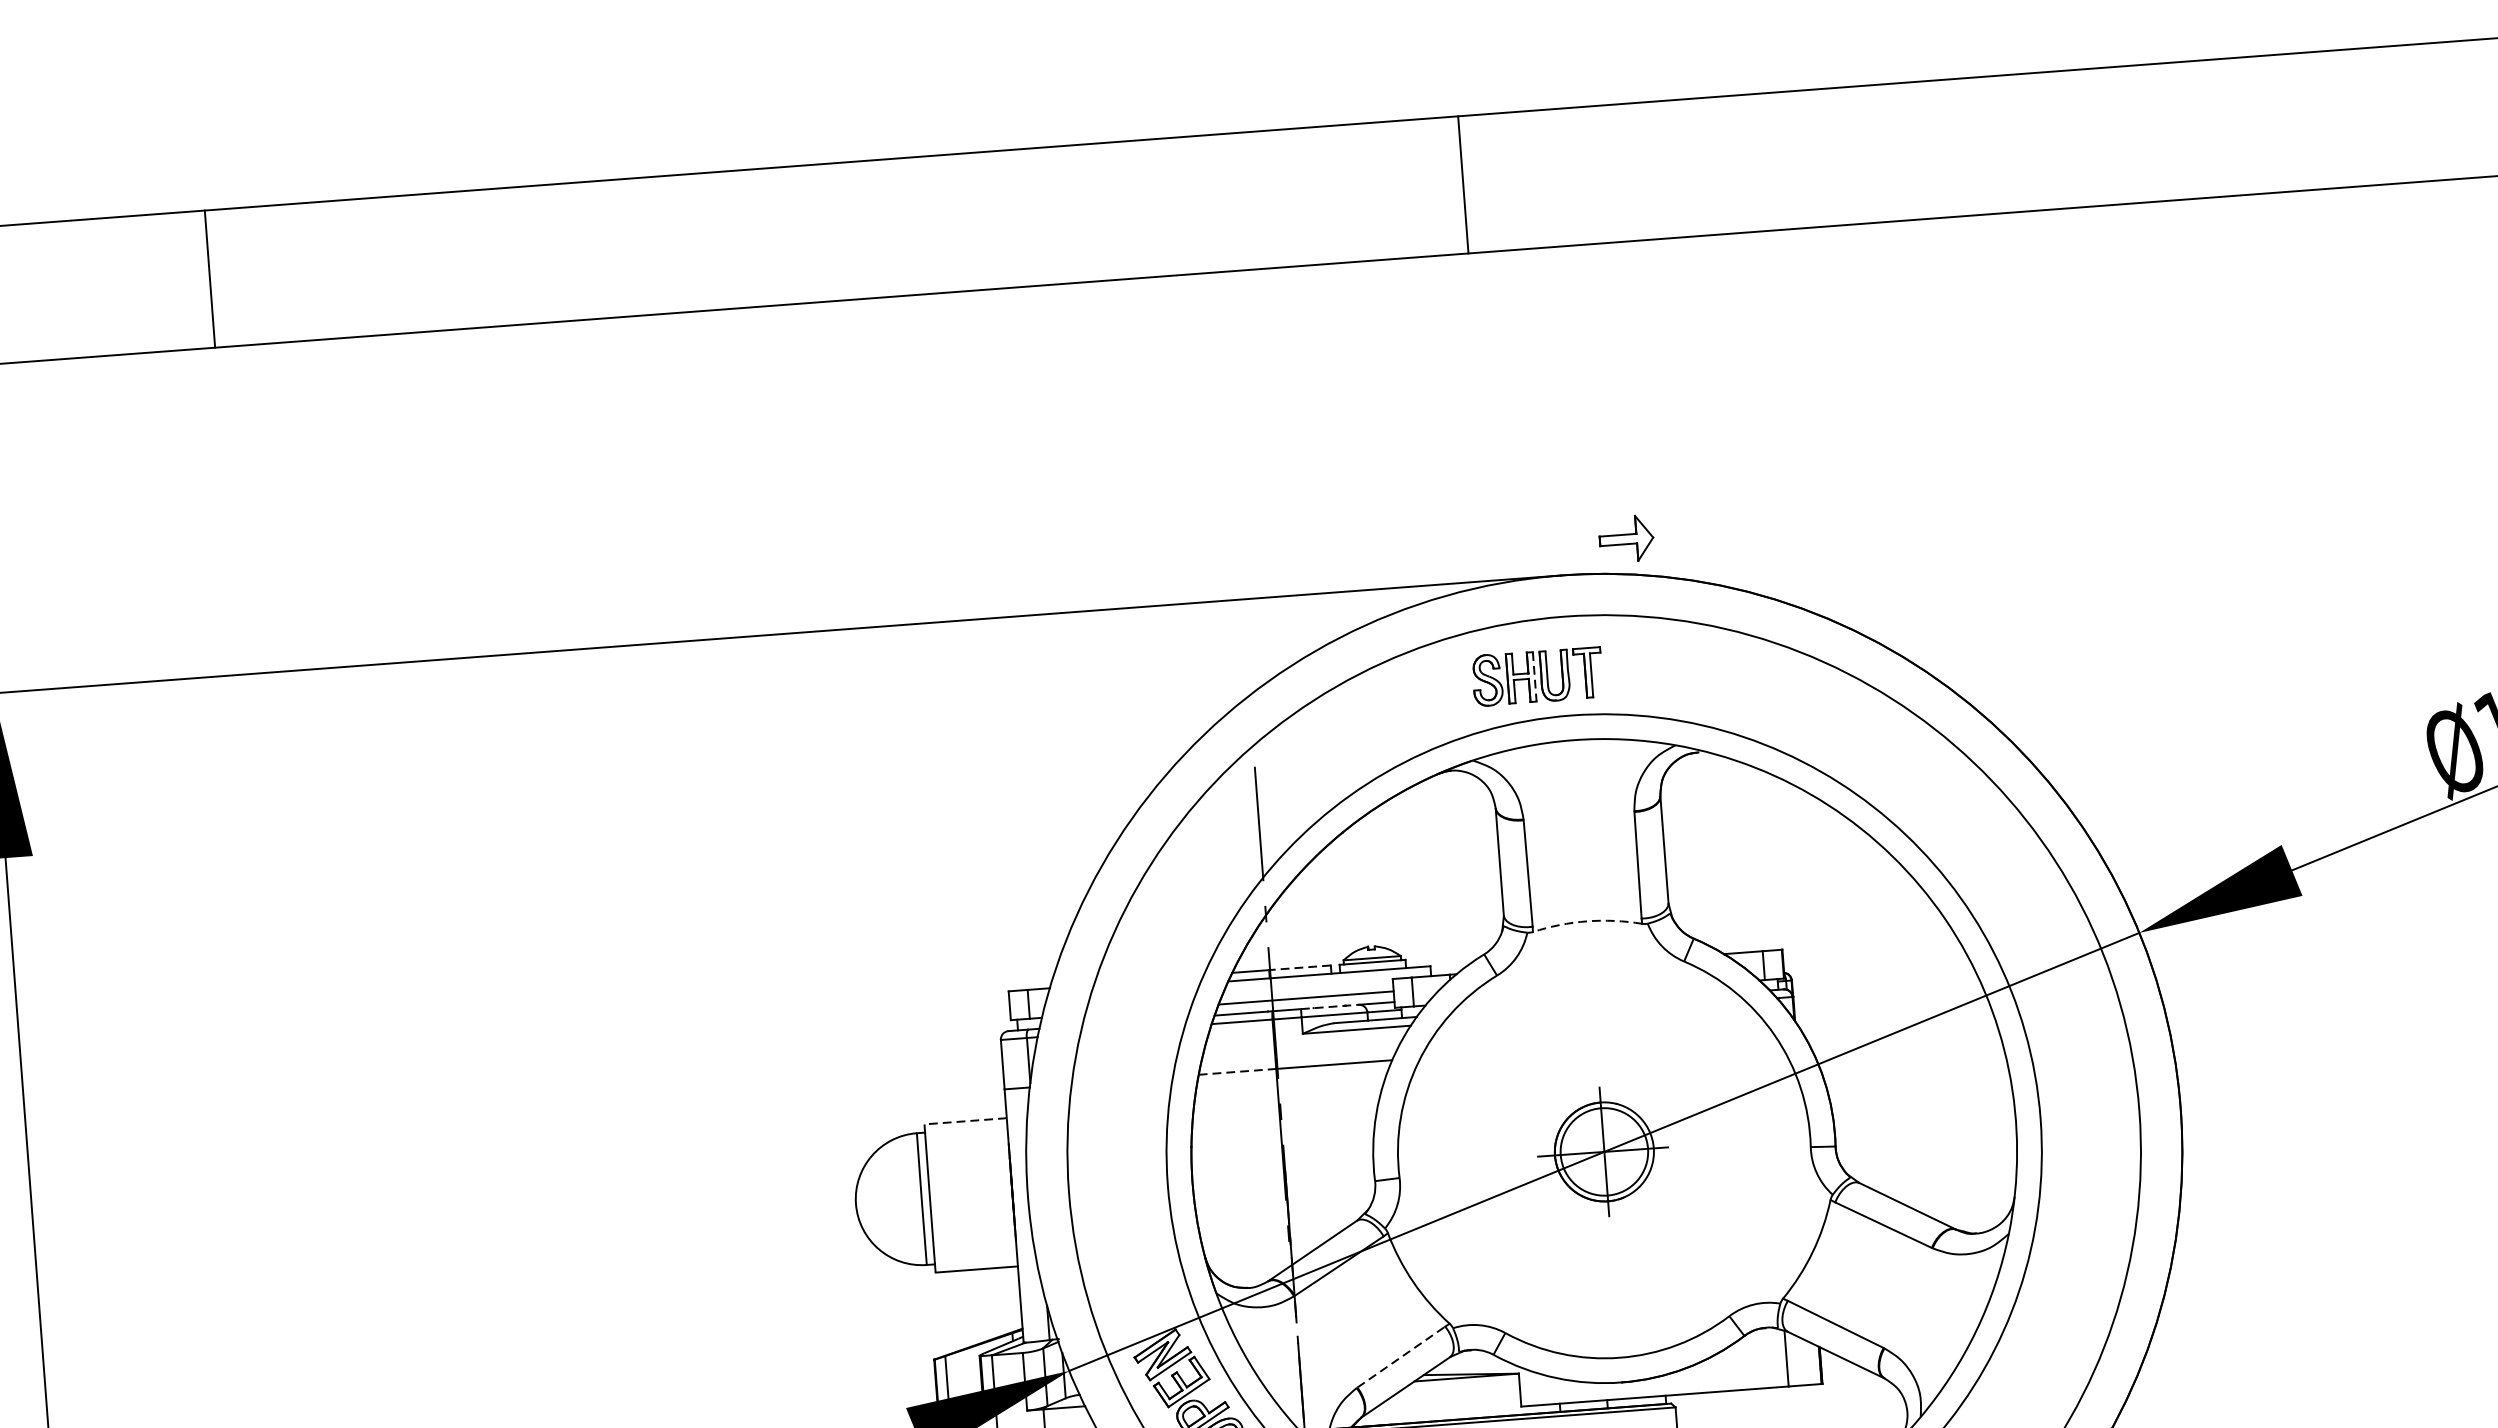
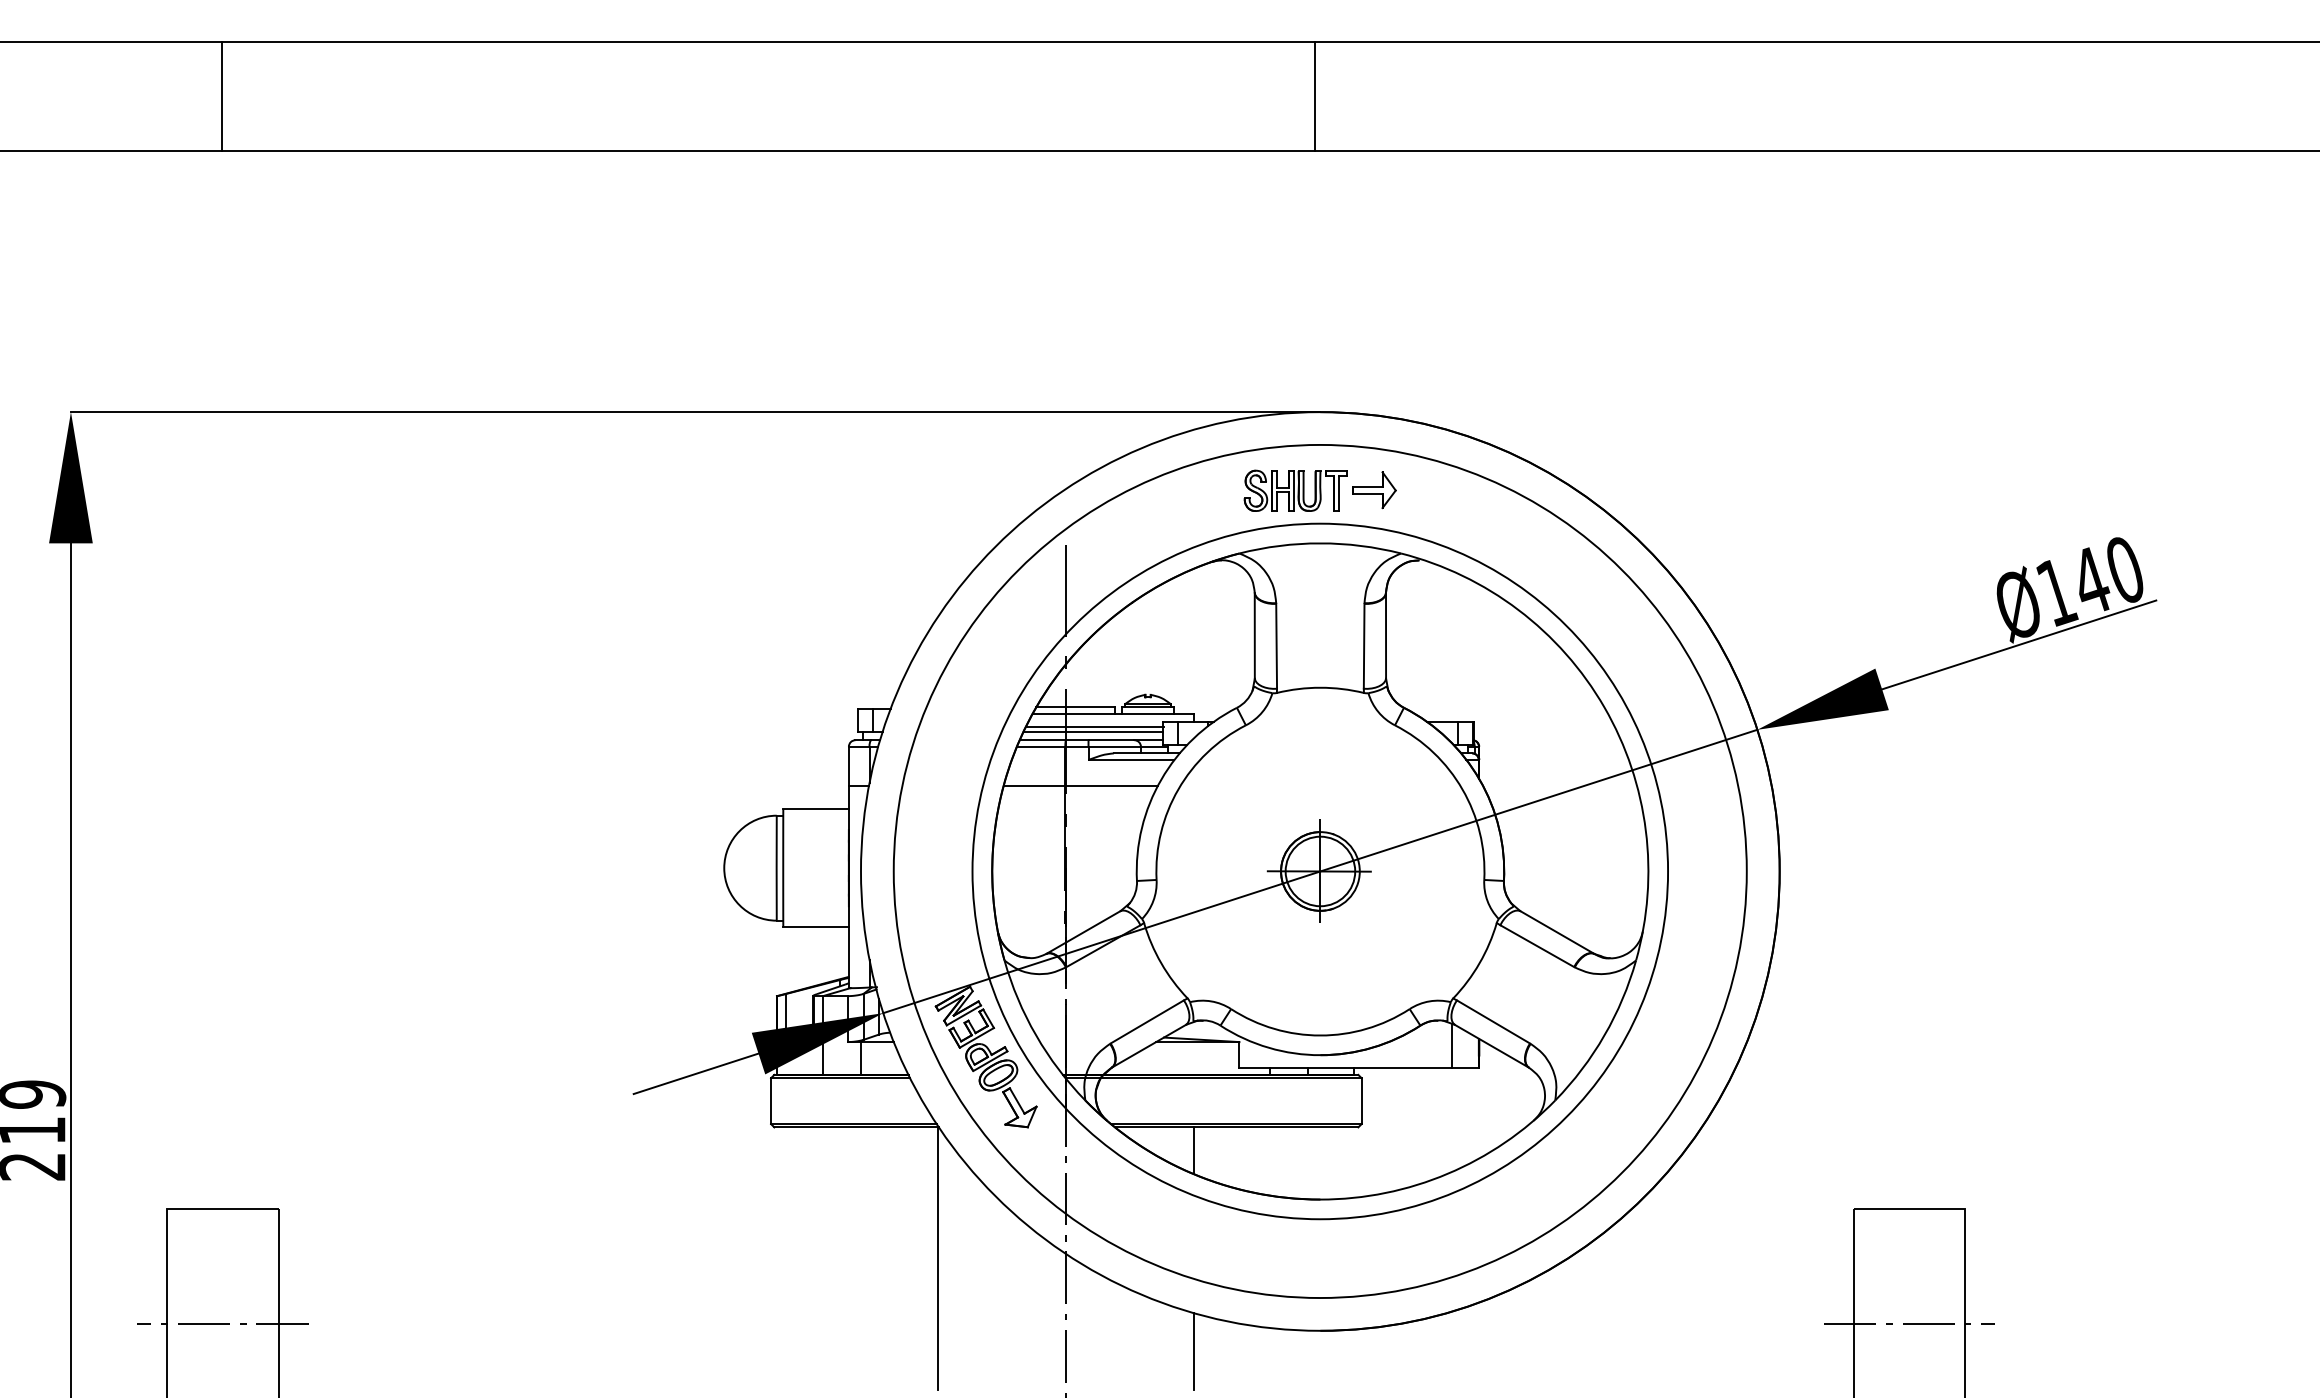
line: (1463, 184) -> (1315, 96), moved
line: (209, 278) -> (222, 96), moved
part: (1626, 539) -> (1374, 490), moved
line: (1534, 676) -> (1293, 490), dashed -> solid
arc: (1587, 921) -> (1320, 687), dashed -> solid
line: (1300, 967) -> (1090, 707), dashed -> solid
line: (1307, 992) -> (1094, 727), added
line: (1329, 1007) -> (1111, 740), dashed -> solid
line: (1237, 1072) -> (1034, 786), dashed -> solid
line: (966, 1121) -> (816, 809), dashed -> solid
line: (1401, 1356) -> (1147, 1021), dashed -> solid

